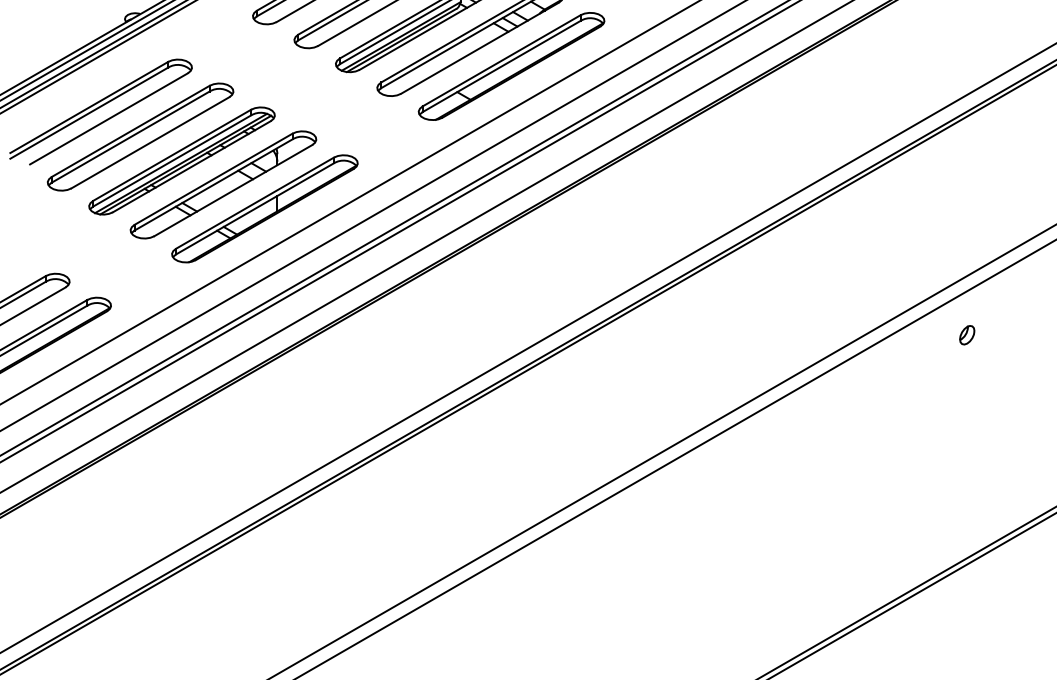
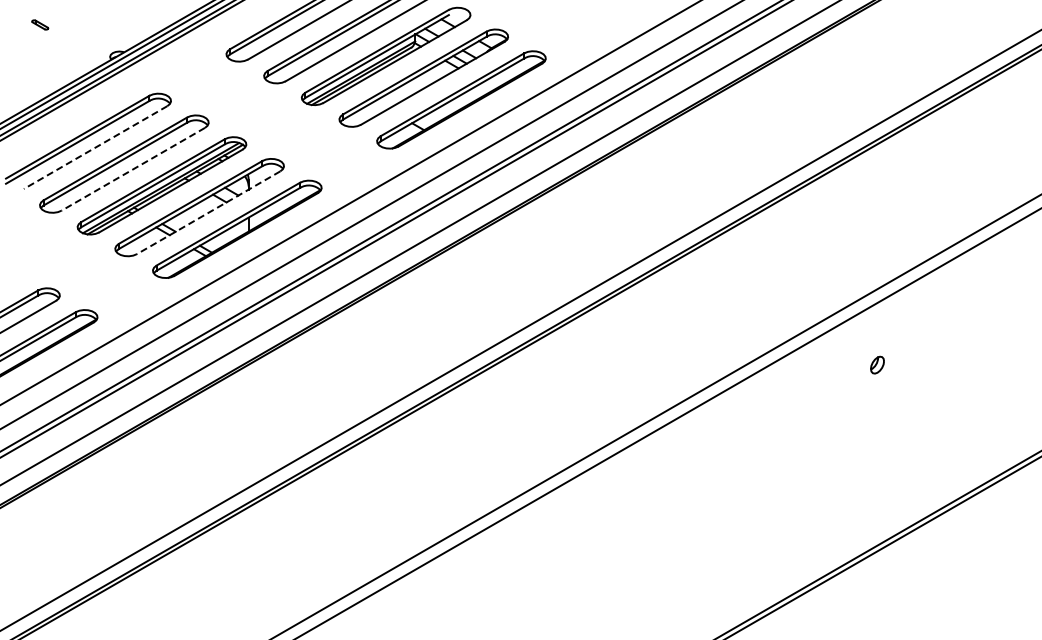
line: (108, 118) -> (95, 147), solid -> dashed
line: (150, 143) -> (133, 169), solid -> dashed
line: (233, 190) -> (208, 212), solid -> dashed
part: (967, 334) -> (877, 364), moved

